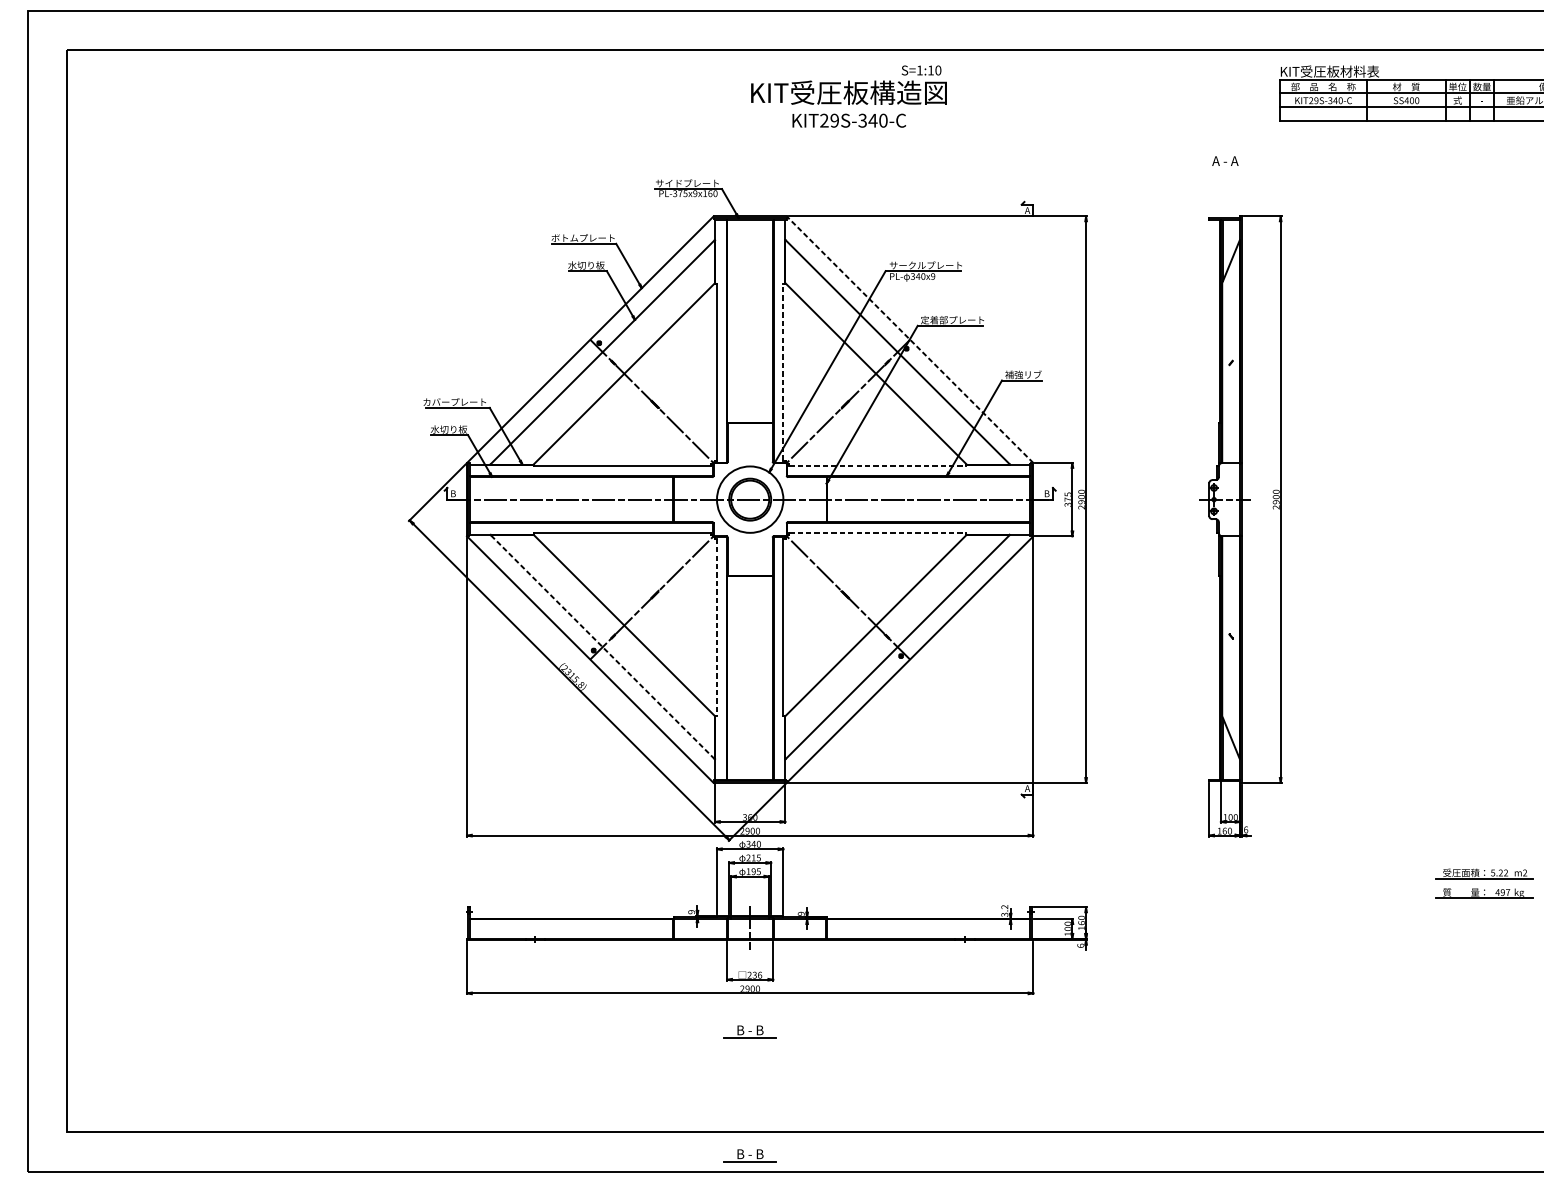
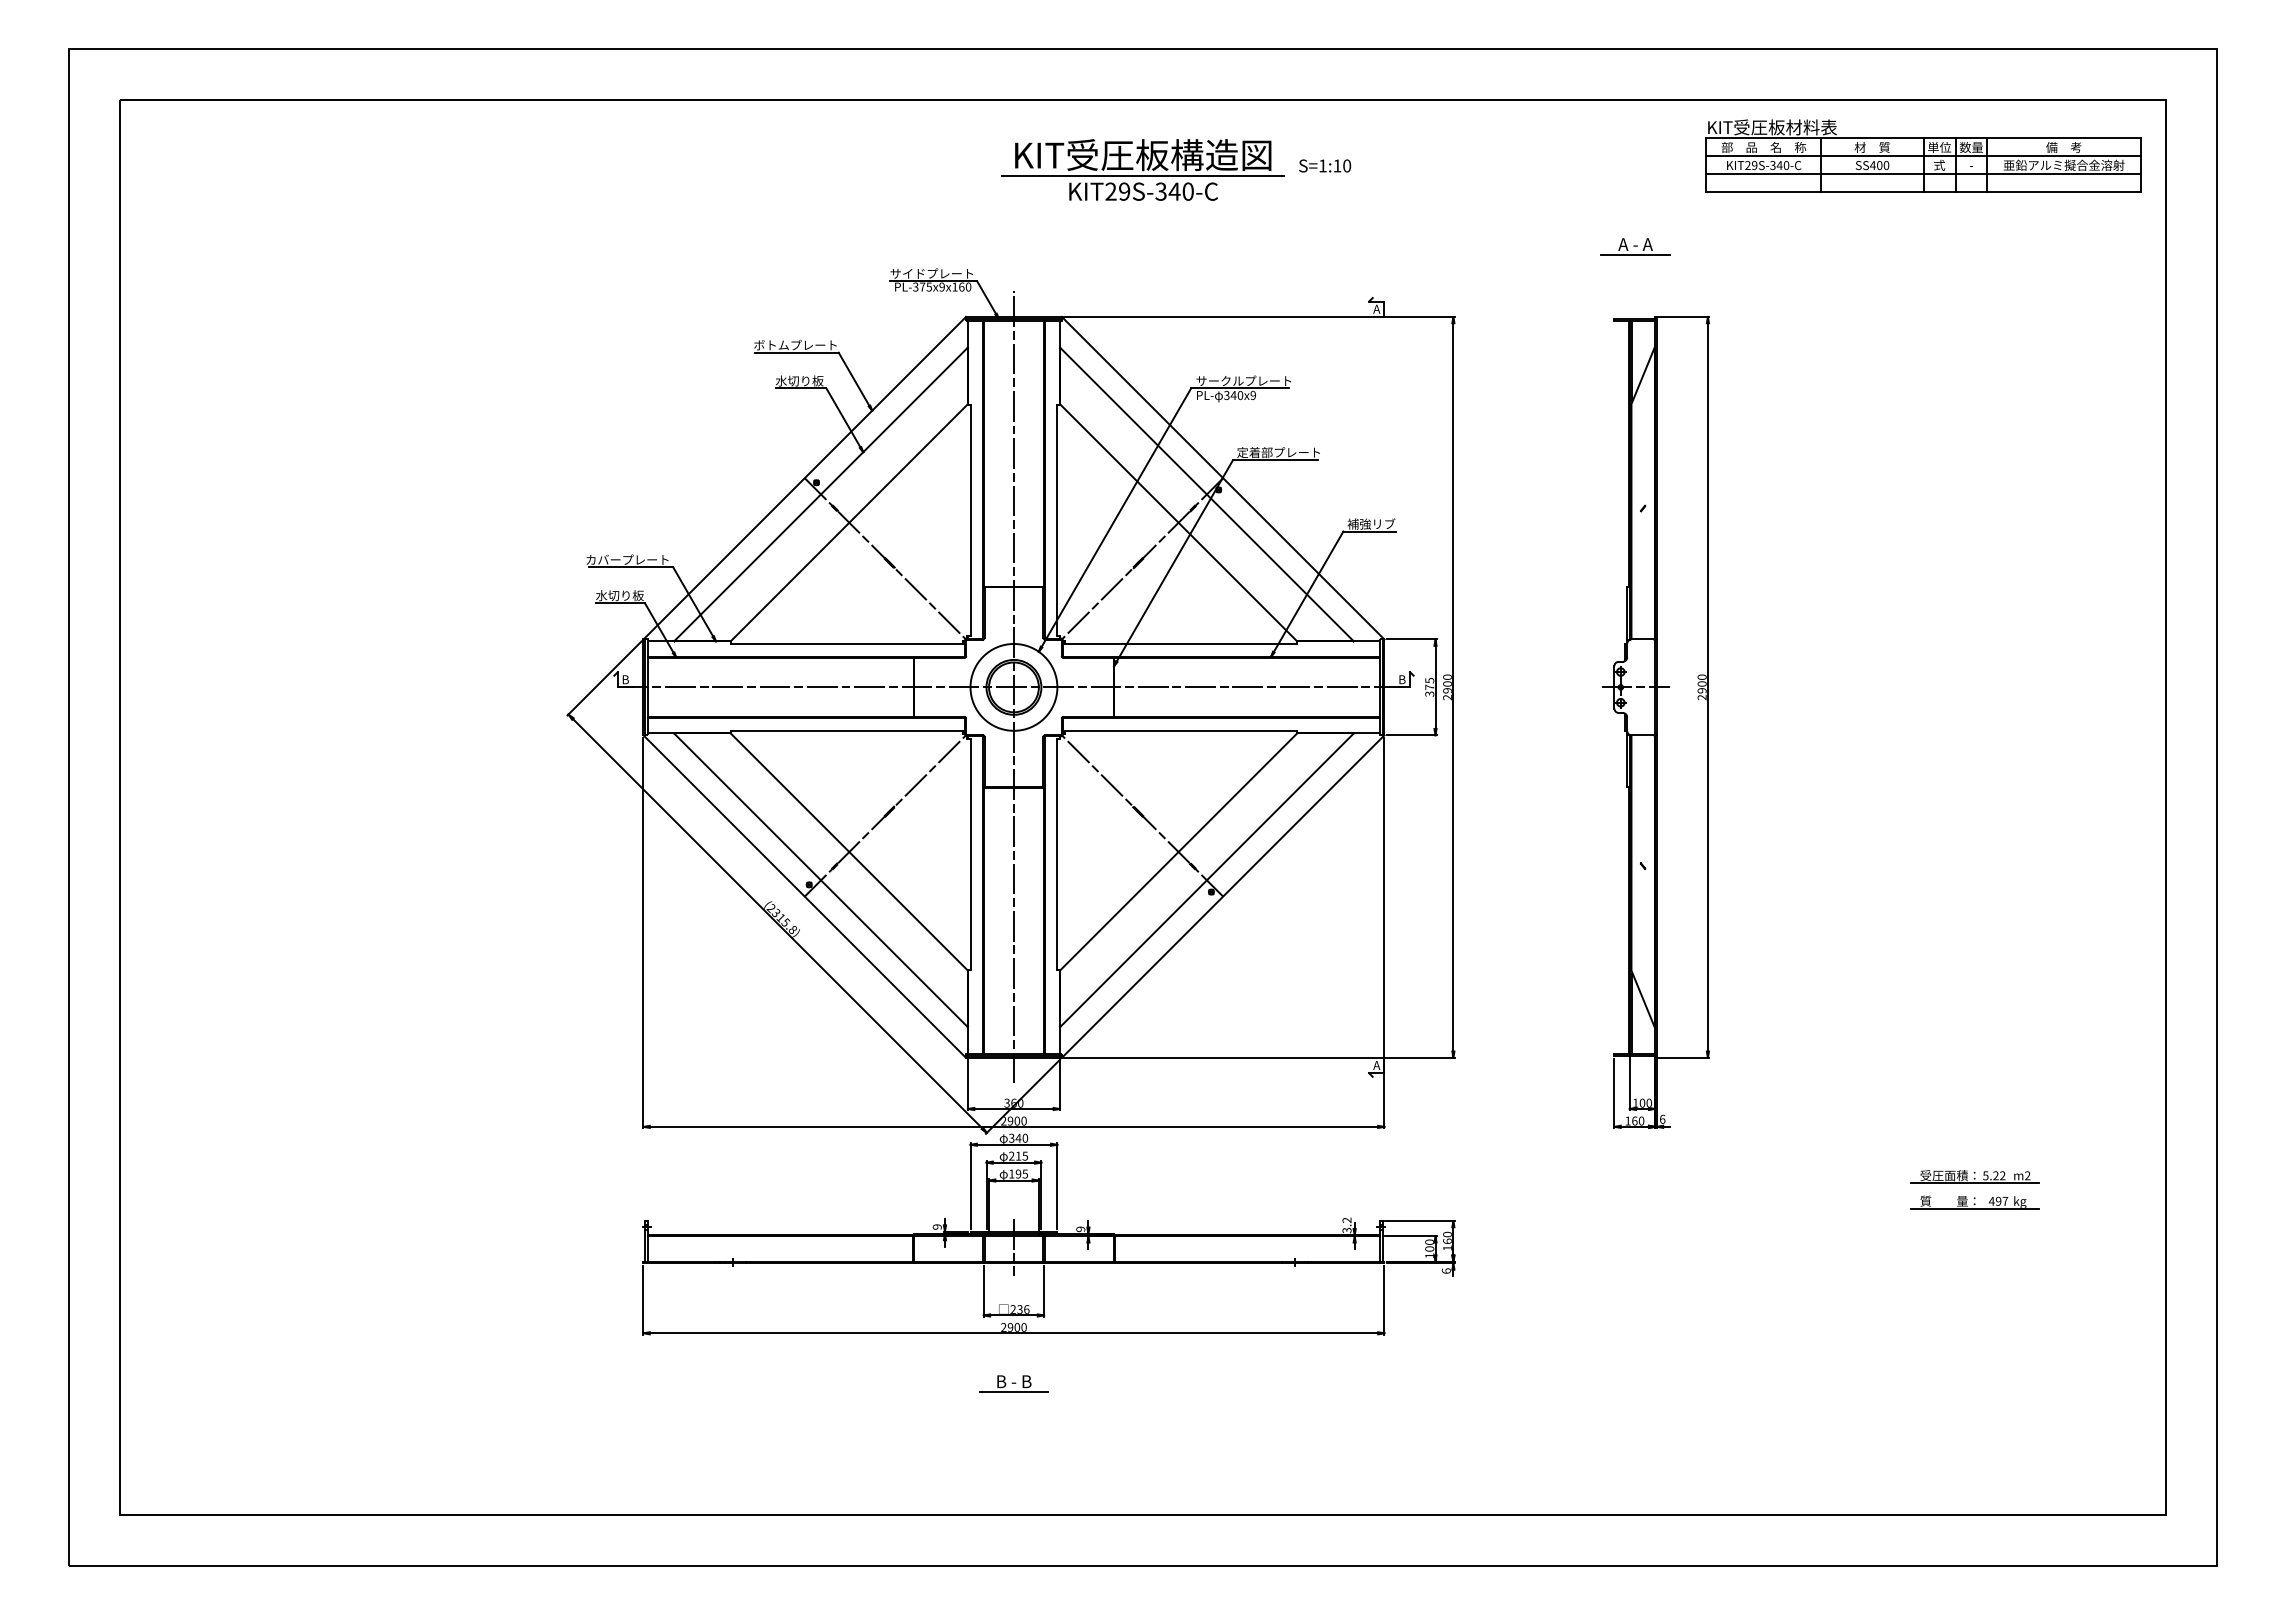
text: (921, 70) -> (1325, 165), moved
line: (848, 109) -> (1142, 176), added
line: (1225, 168) -> (1635, 254), added
line: (909, 339) -> (1222, 477), dashed -> solid
line: (783, 372) -> (1057, 520), dashed -> solid
line: (877, 466) -> (1180, 643), dashed -> solid
line: (749, 499) -> (1013, 687), added
line: (877, 532) -> (1180, 730), dashed -> solid
line: (716, 627) -> (970, 854), dashed -> solid
line: (602, 646) -> (820, 879), dashed -> solid
part: (749, 1155) -> (1013, 1545), removed

